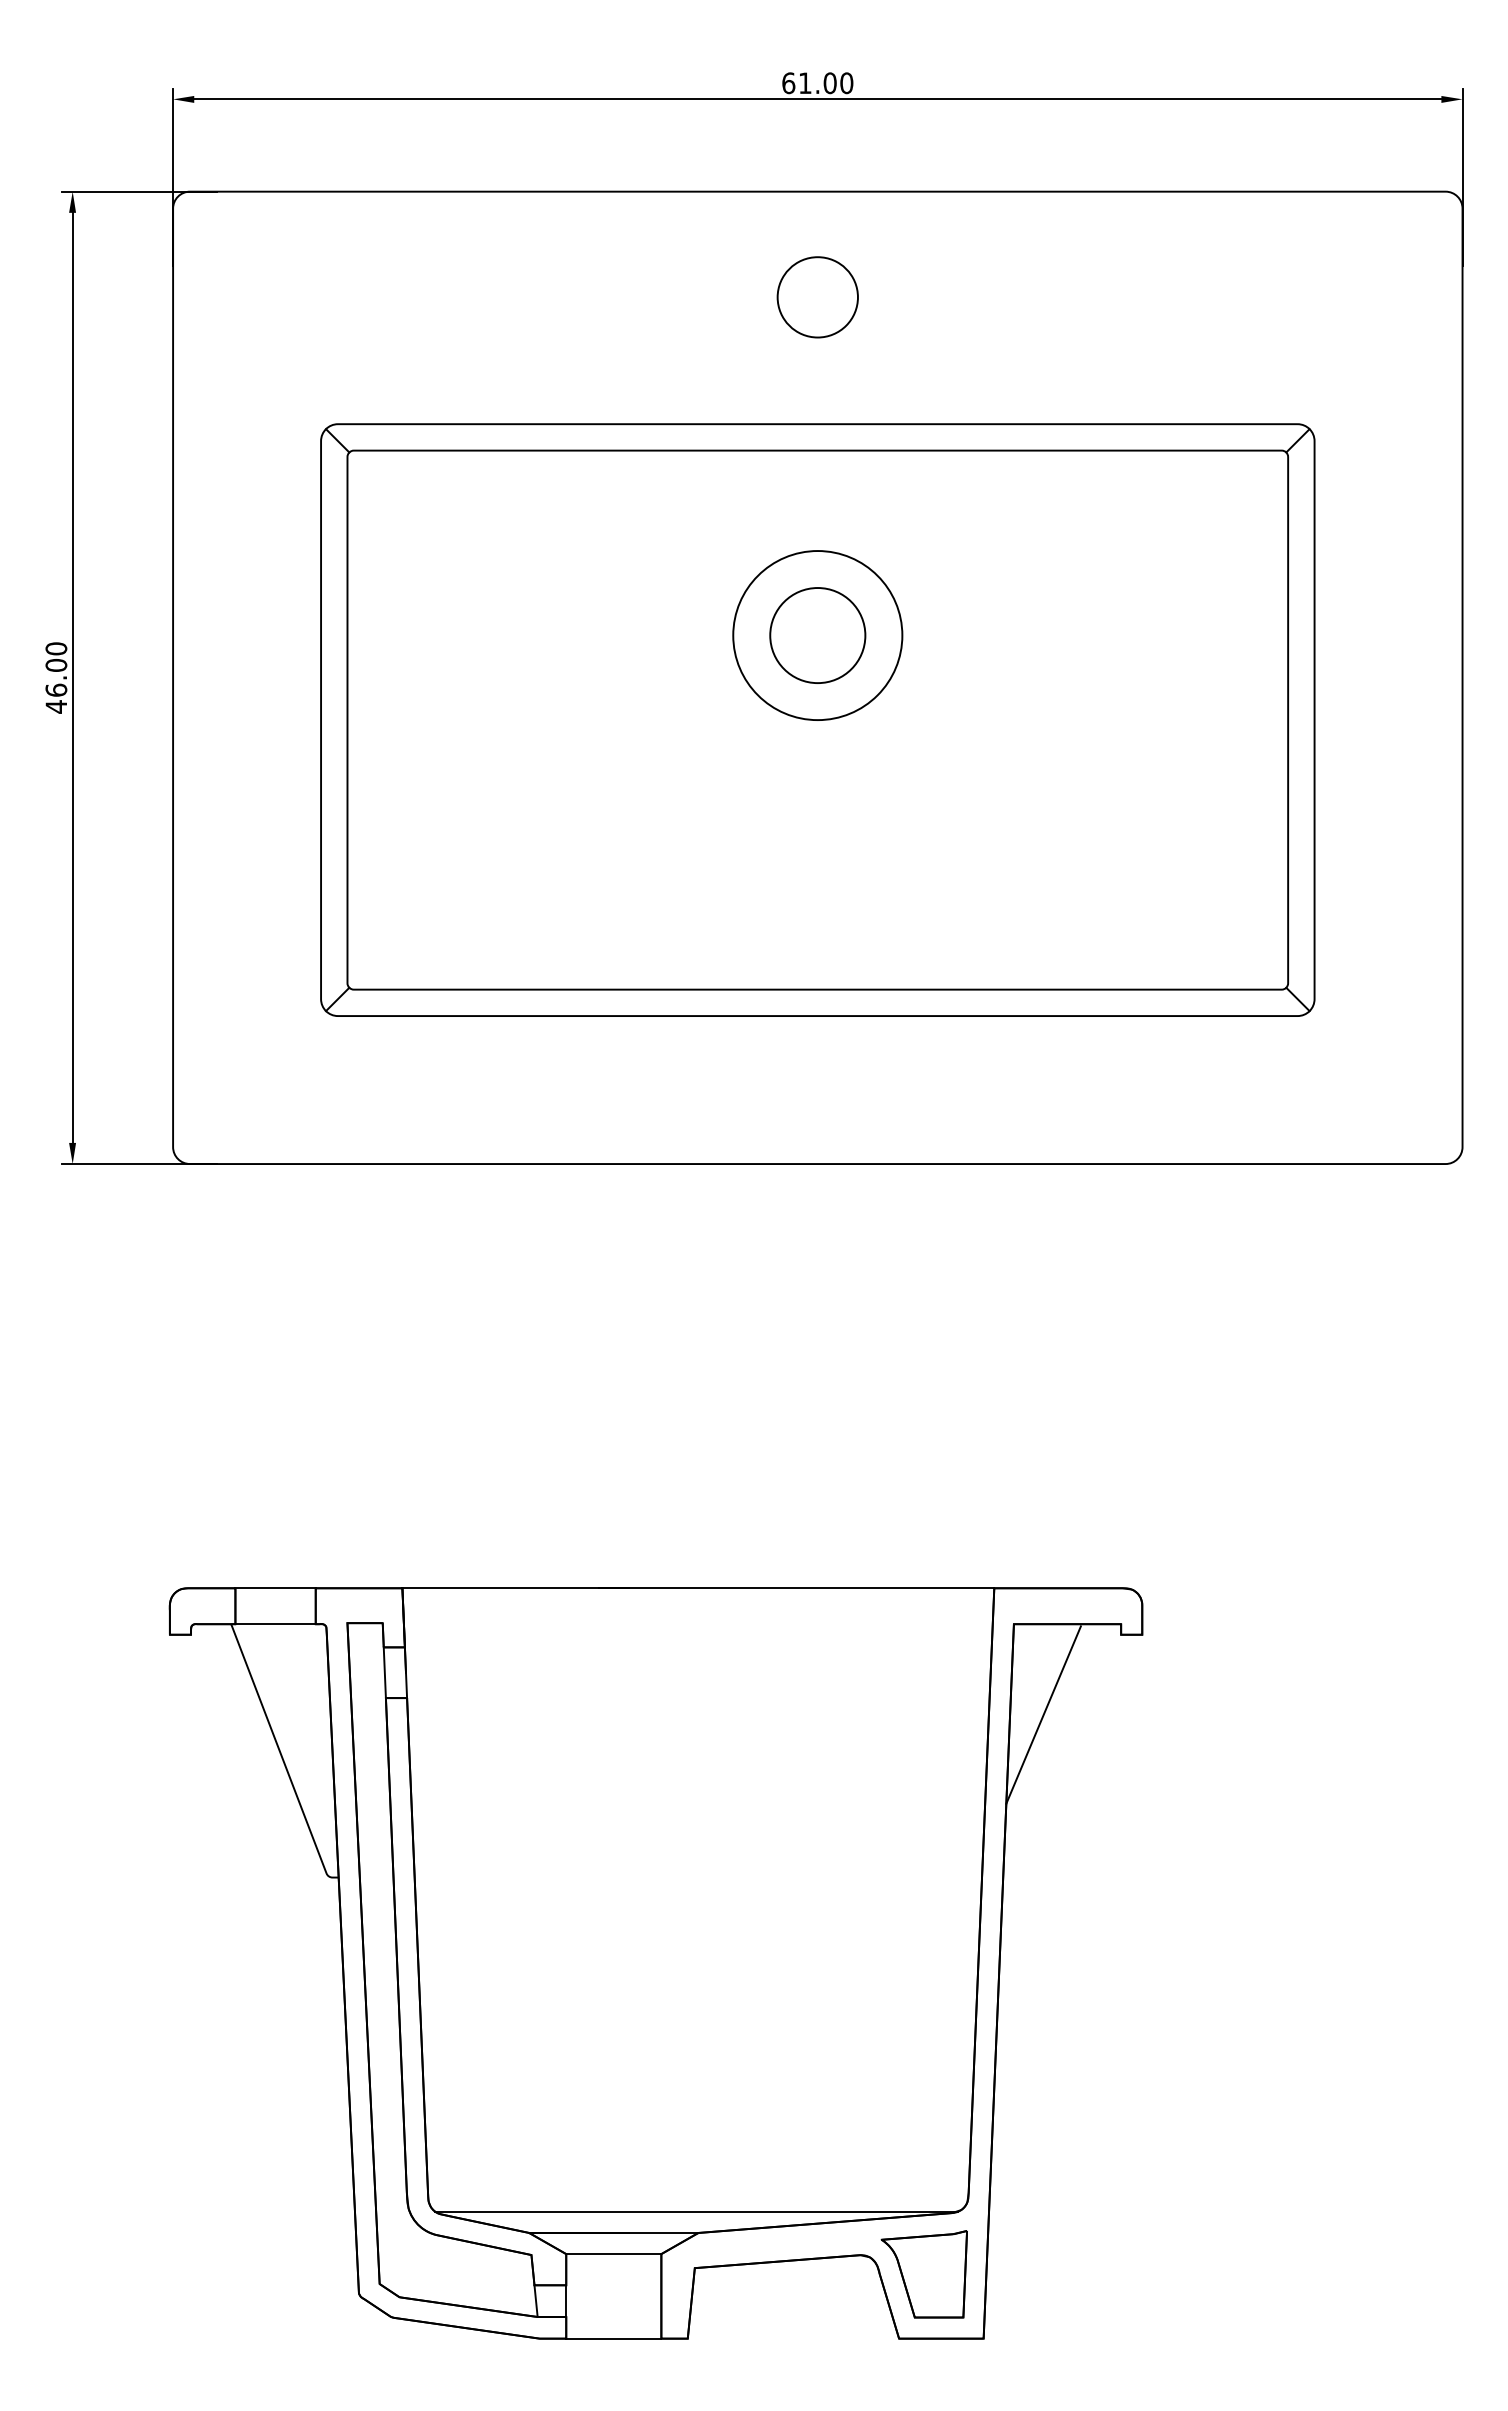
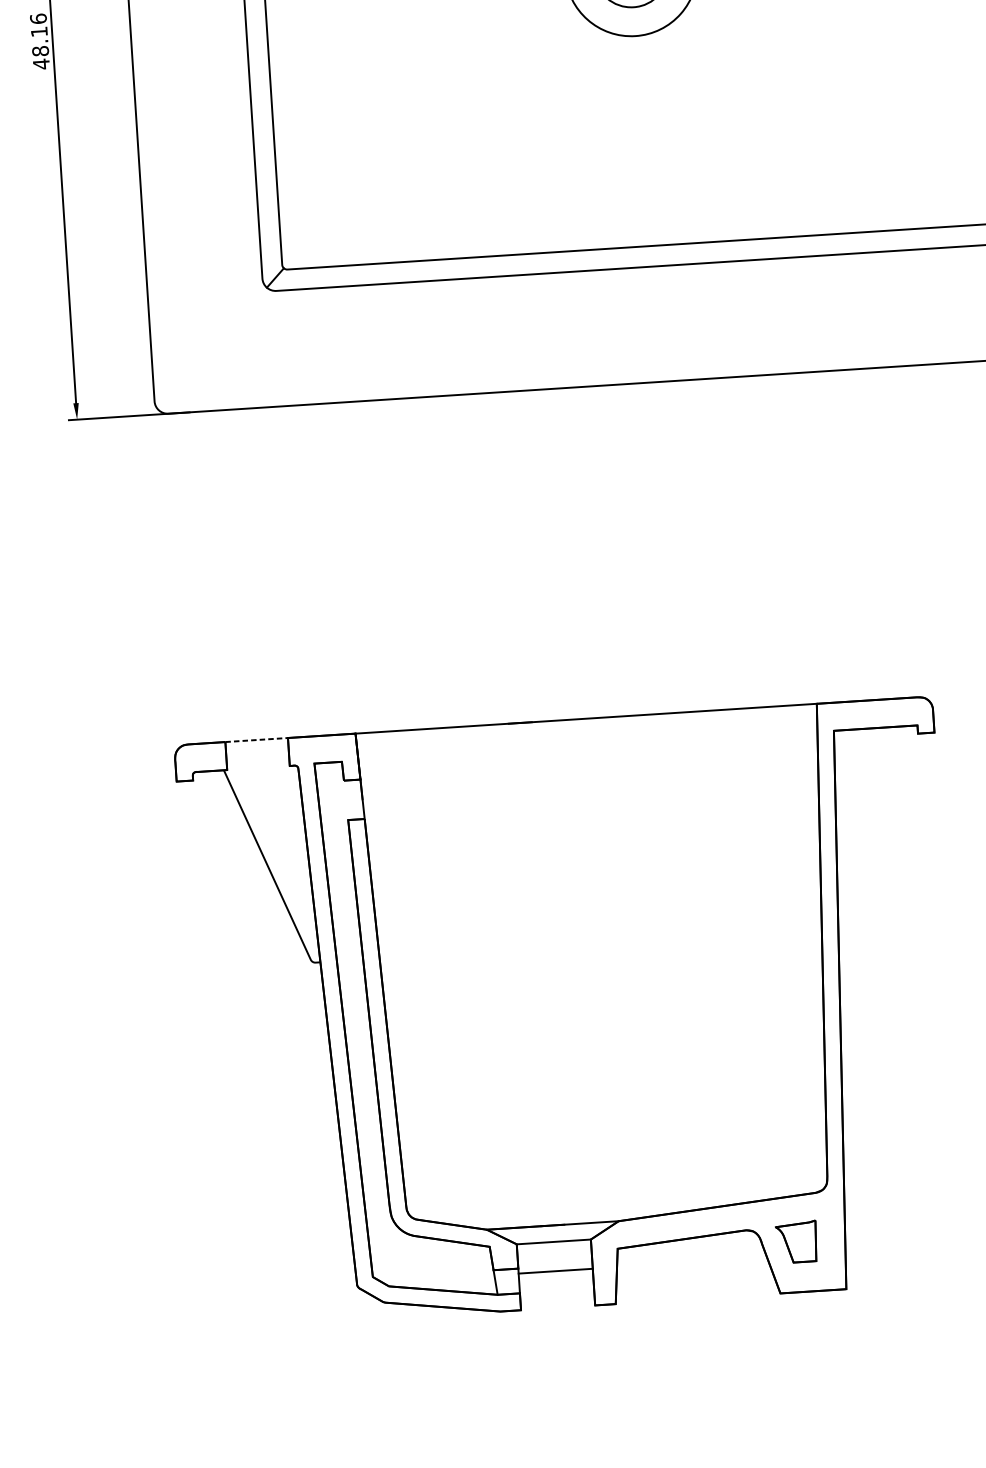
text: (56, 669) -> (39, 35), 46.00 -> 48.16
line: (276, 1588) -> (257, 740), solid -> dashed
line: (275, 1624) -> (258, 768), removed
line: (384, 1672) -> (345, 800), removed
line: (1043, 1714) -> (861, 799), removed
line: (696, 2211) -> (616, 1204), removed
part: (923, 2274) -> (796, 1242), size x0.6
line: (613, 2338) -> (555, 1271), moved

